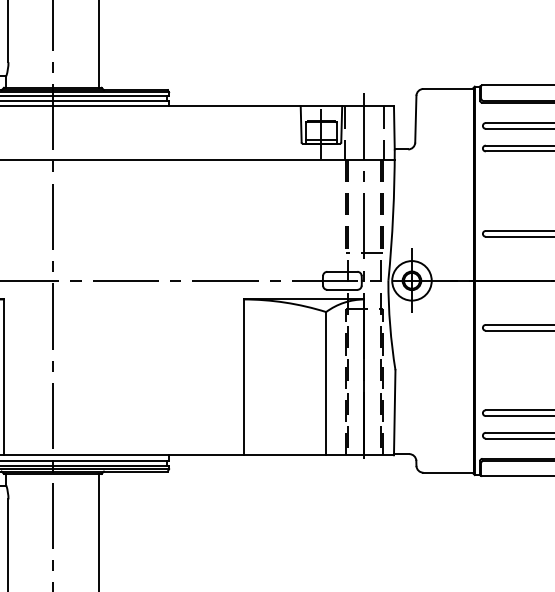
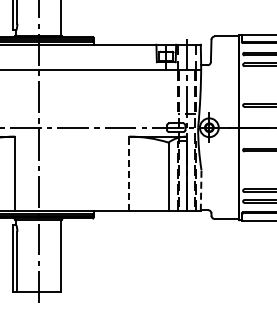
line: (244, 376) -> (129, 173), solid -> dashed
line: (395, 412) -> (201, 190), solid -> dashed

